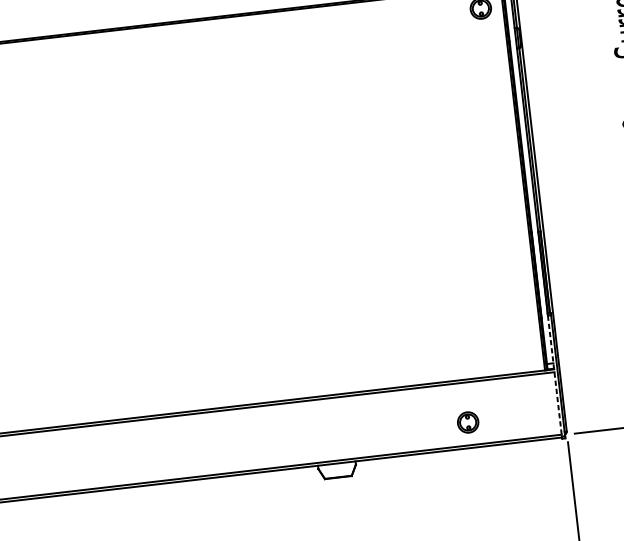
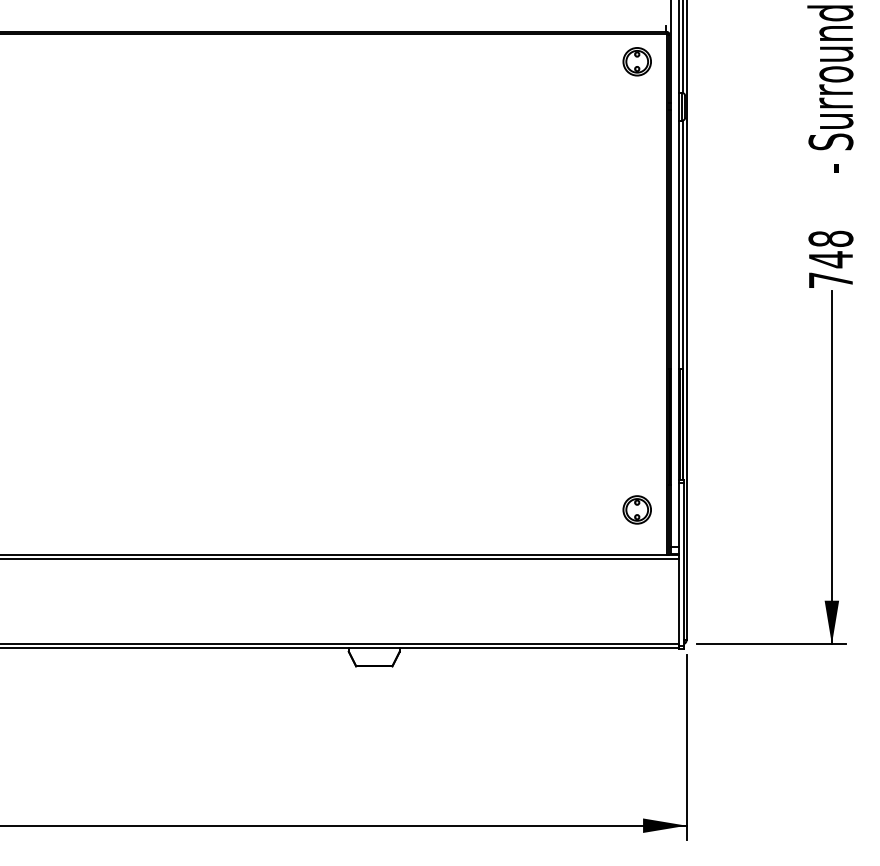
line: (555, 376) -> (679, 564), dashed -> solid
part: (467, 422) -> (636, 509), moved

